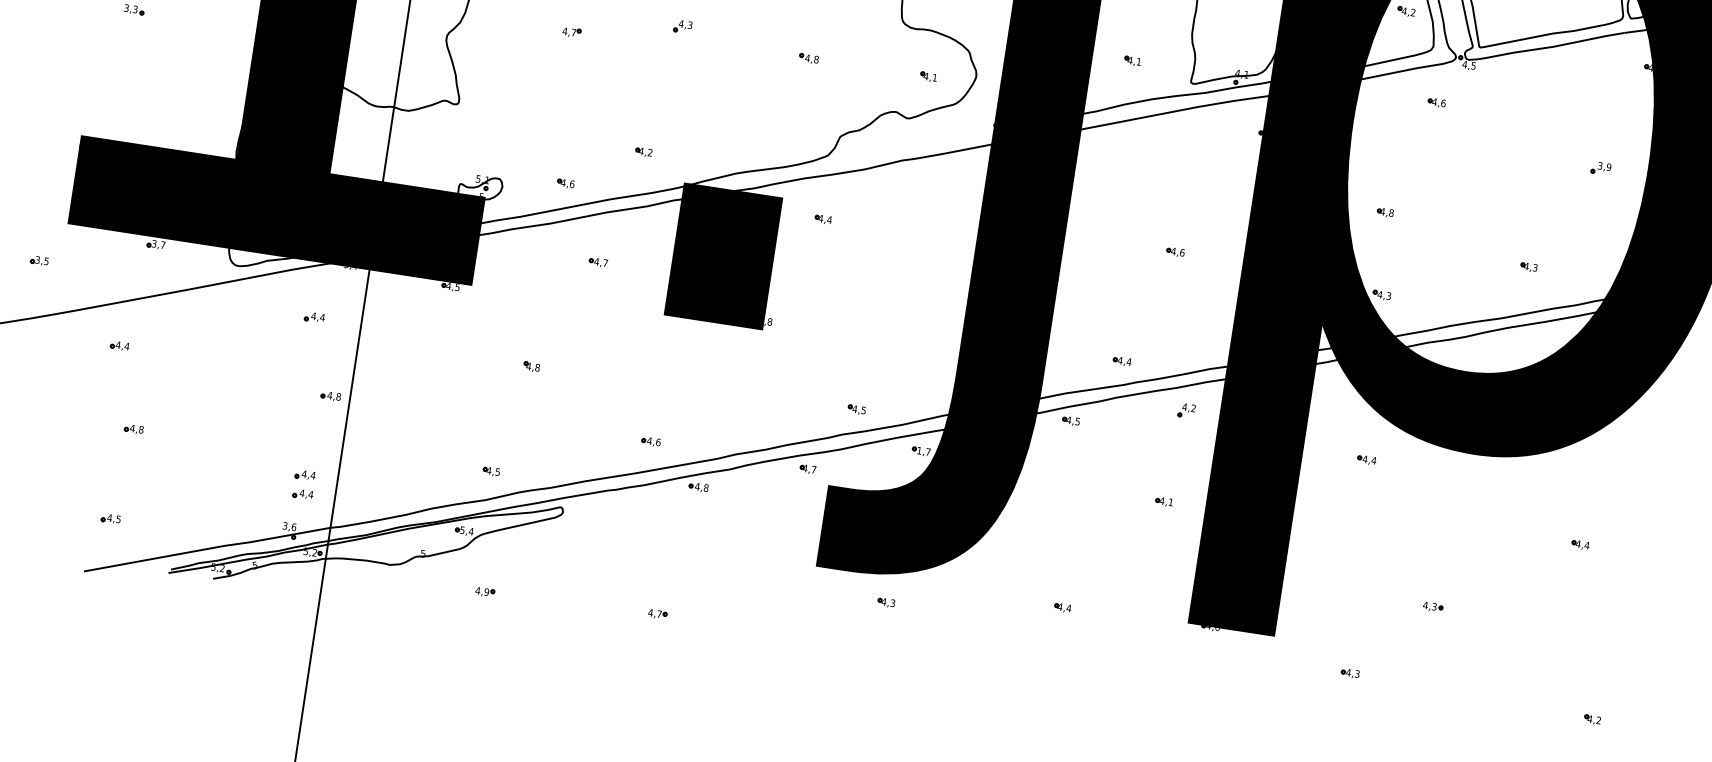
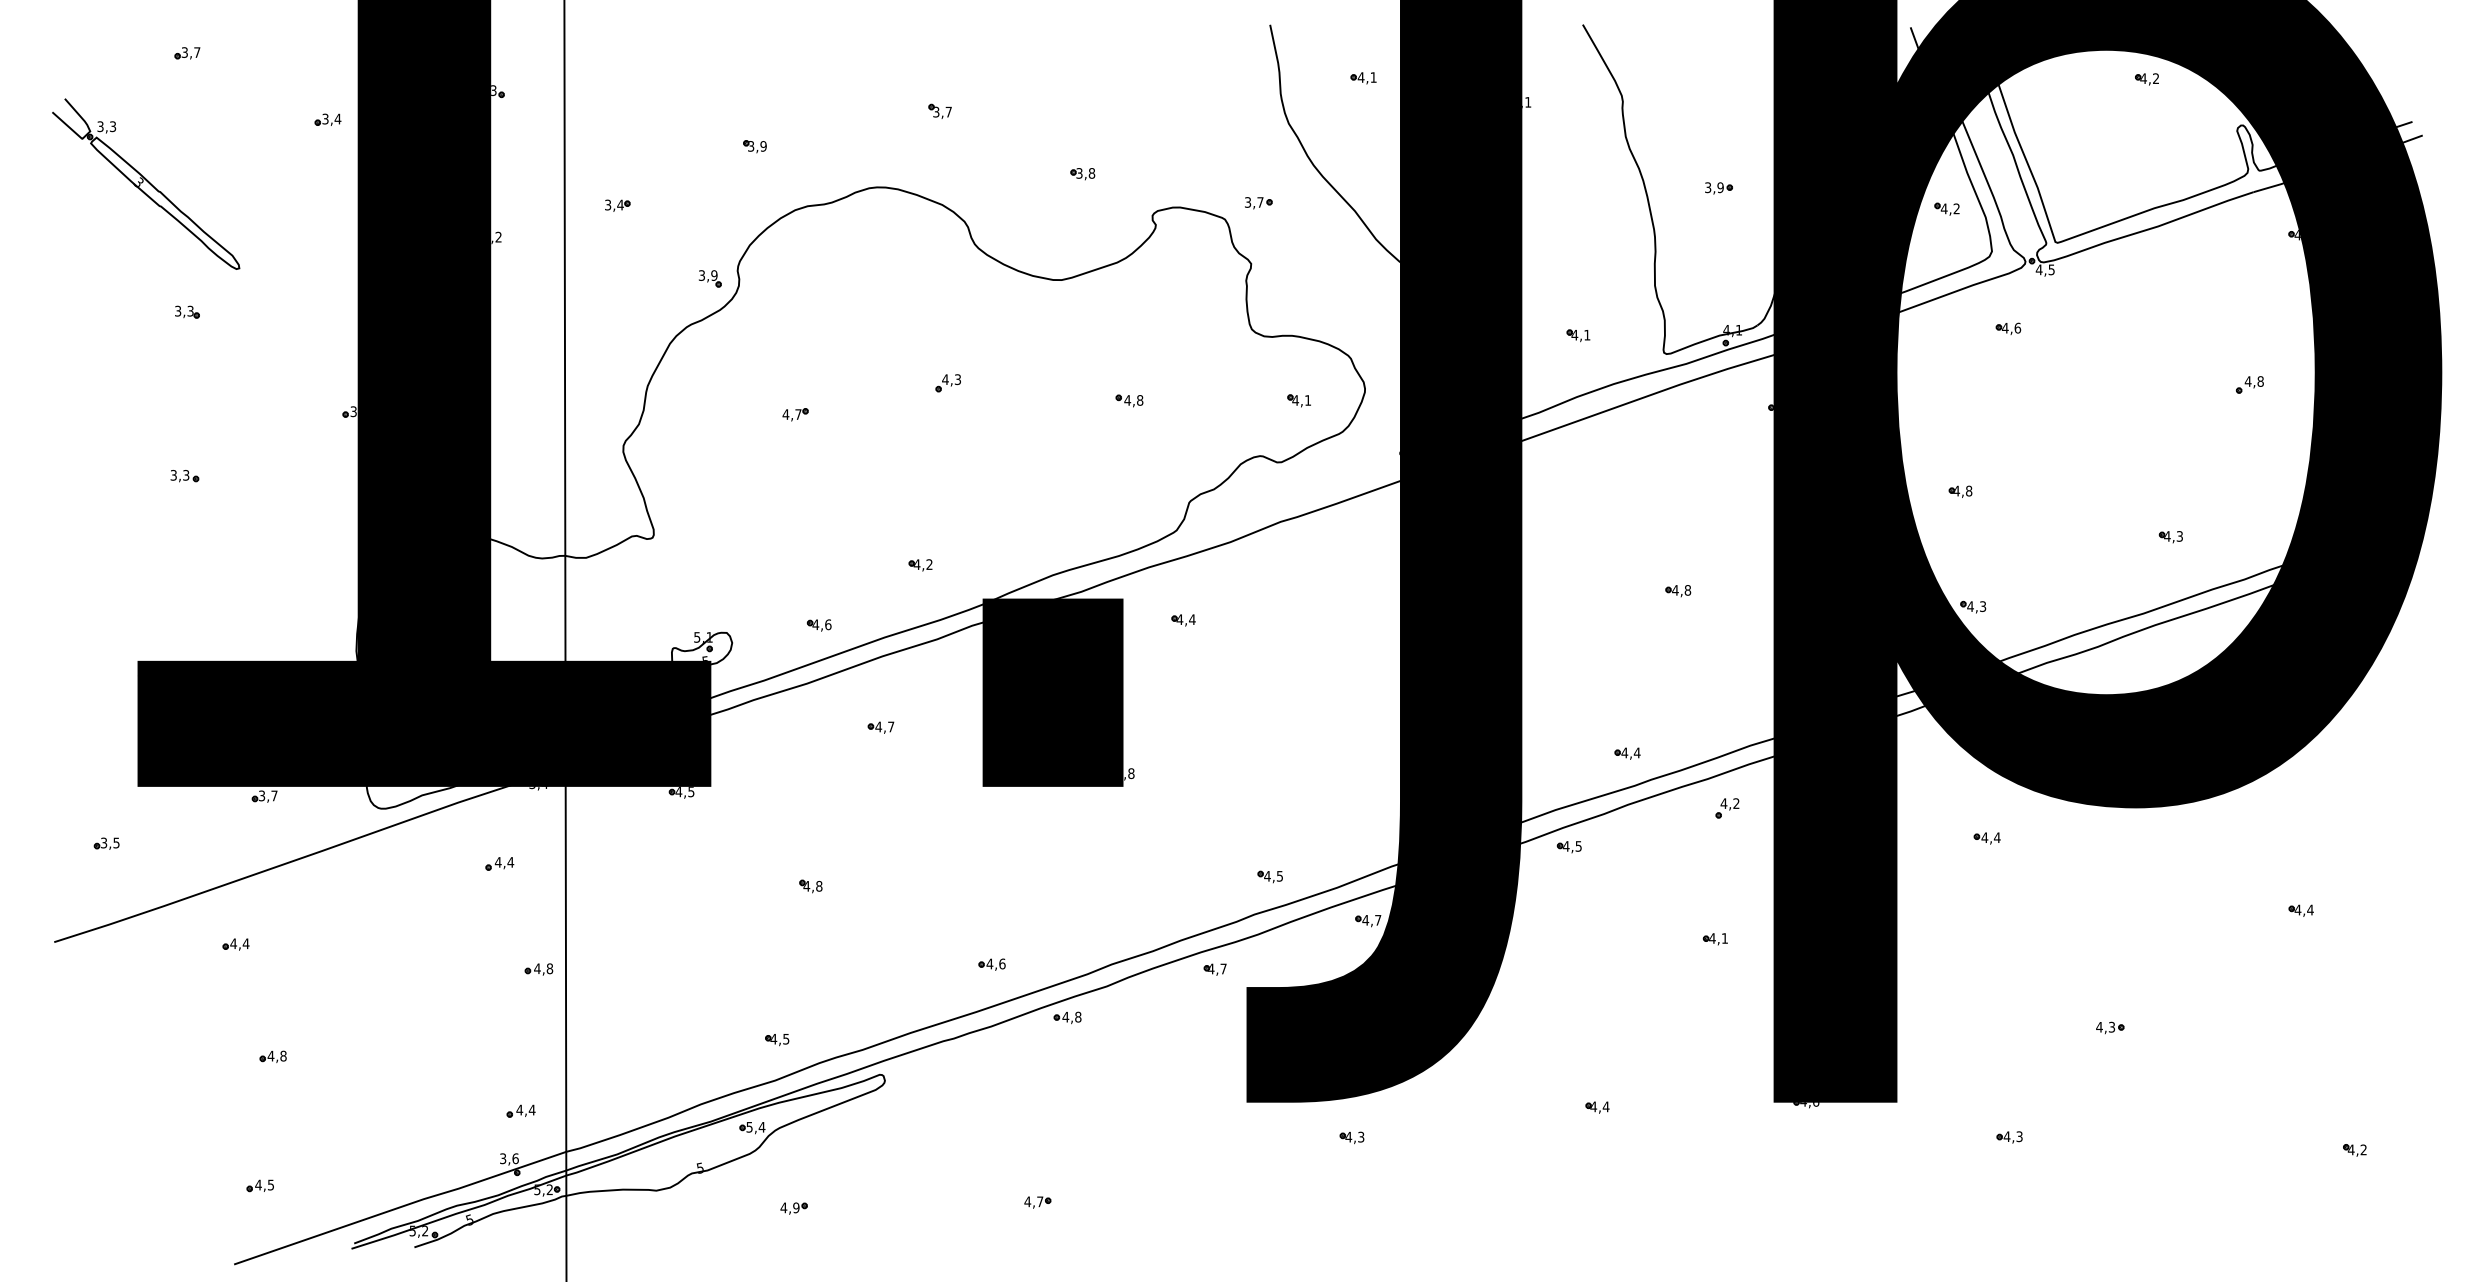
text: (1603, 166) -> (2253, 381), 3,9 -> 4,8
text: (1182, 252) -> (1687, 590), 4,6 -> 4,8
text: (919, 450) -> (1365, 920), 1,7 -> 4,7
part: (304, 474) -> (519, 1083), removed

